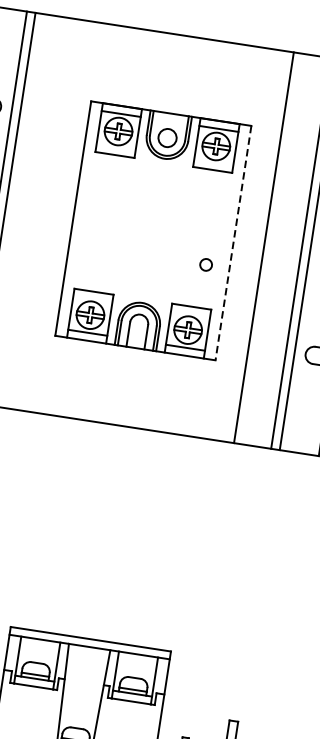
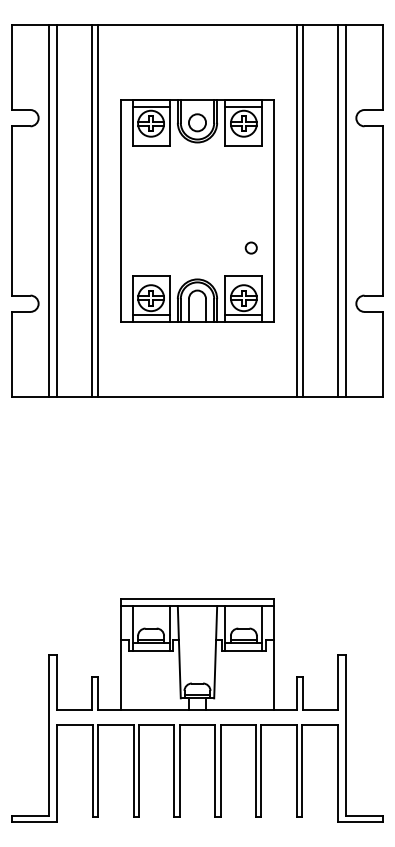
line: (42, 213) -> (92, 210), added
line: (49, 214) -> (98, 210), added
line: (233, 243) -> (273, 211), dashed -> solid
line: (257, 246) -> (296, 210), added
circle: (205, 264) -> (250, 247), moved

